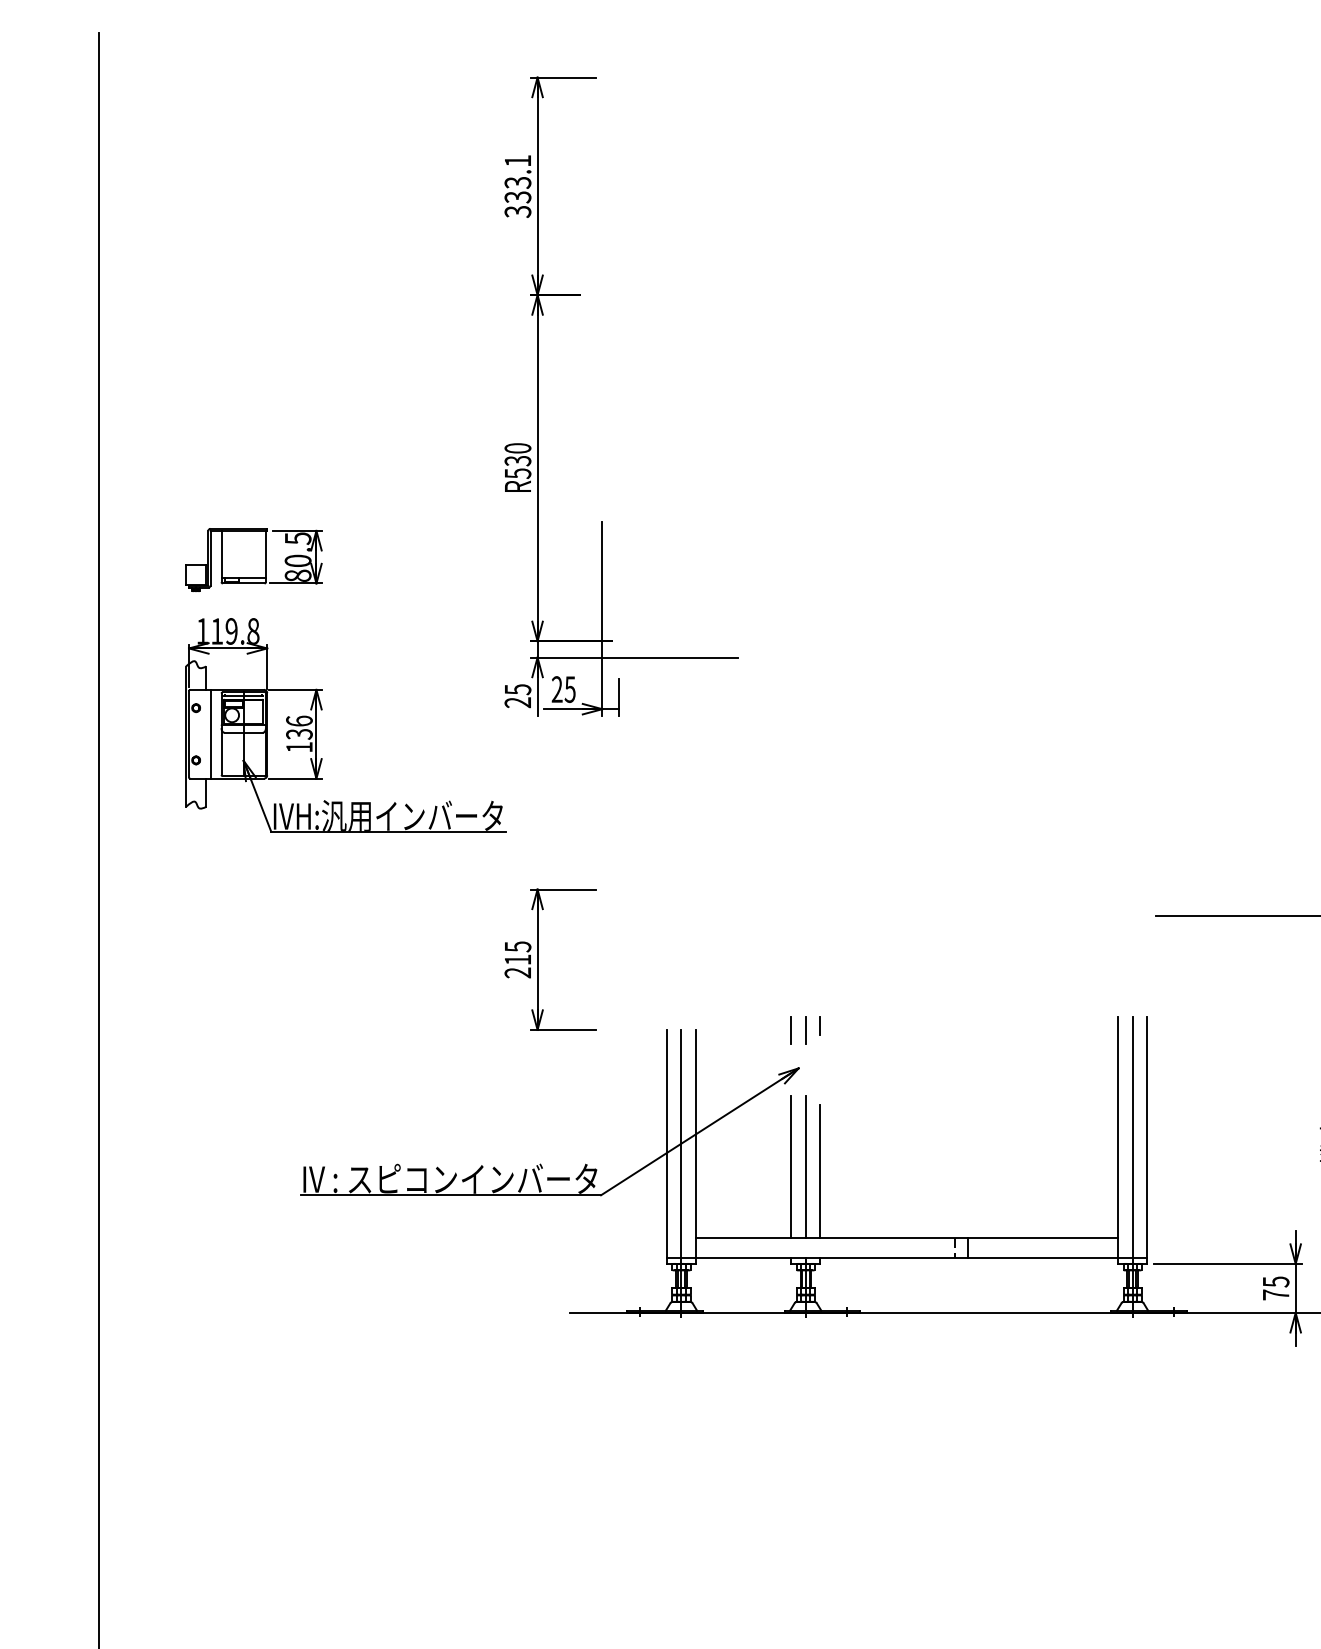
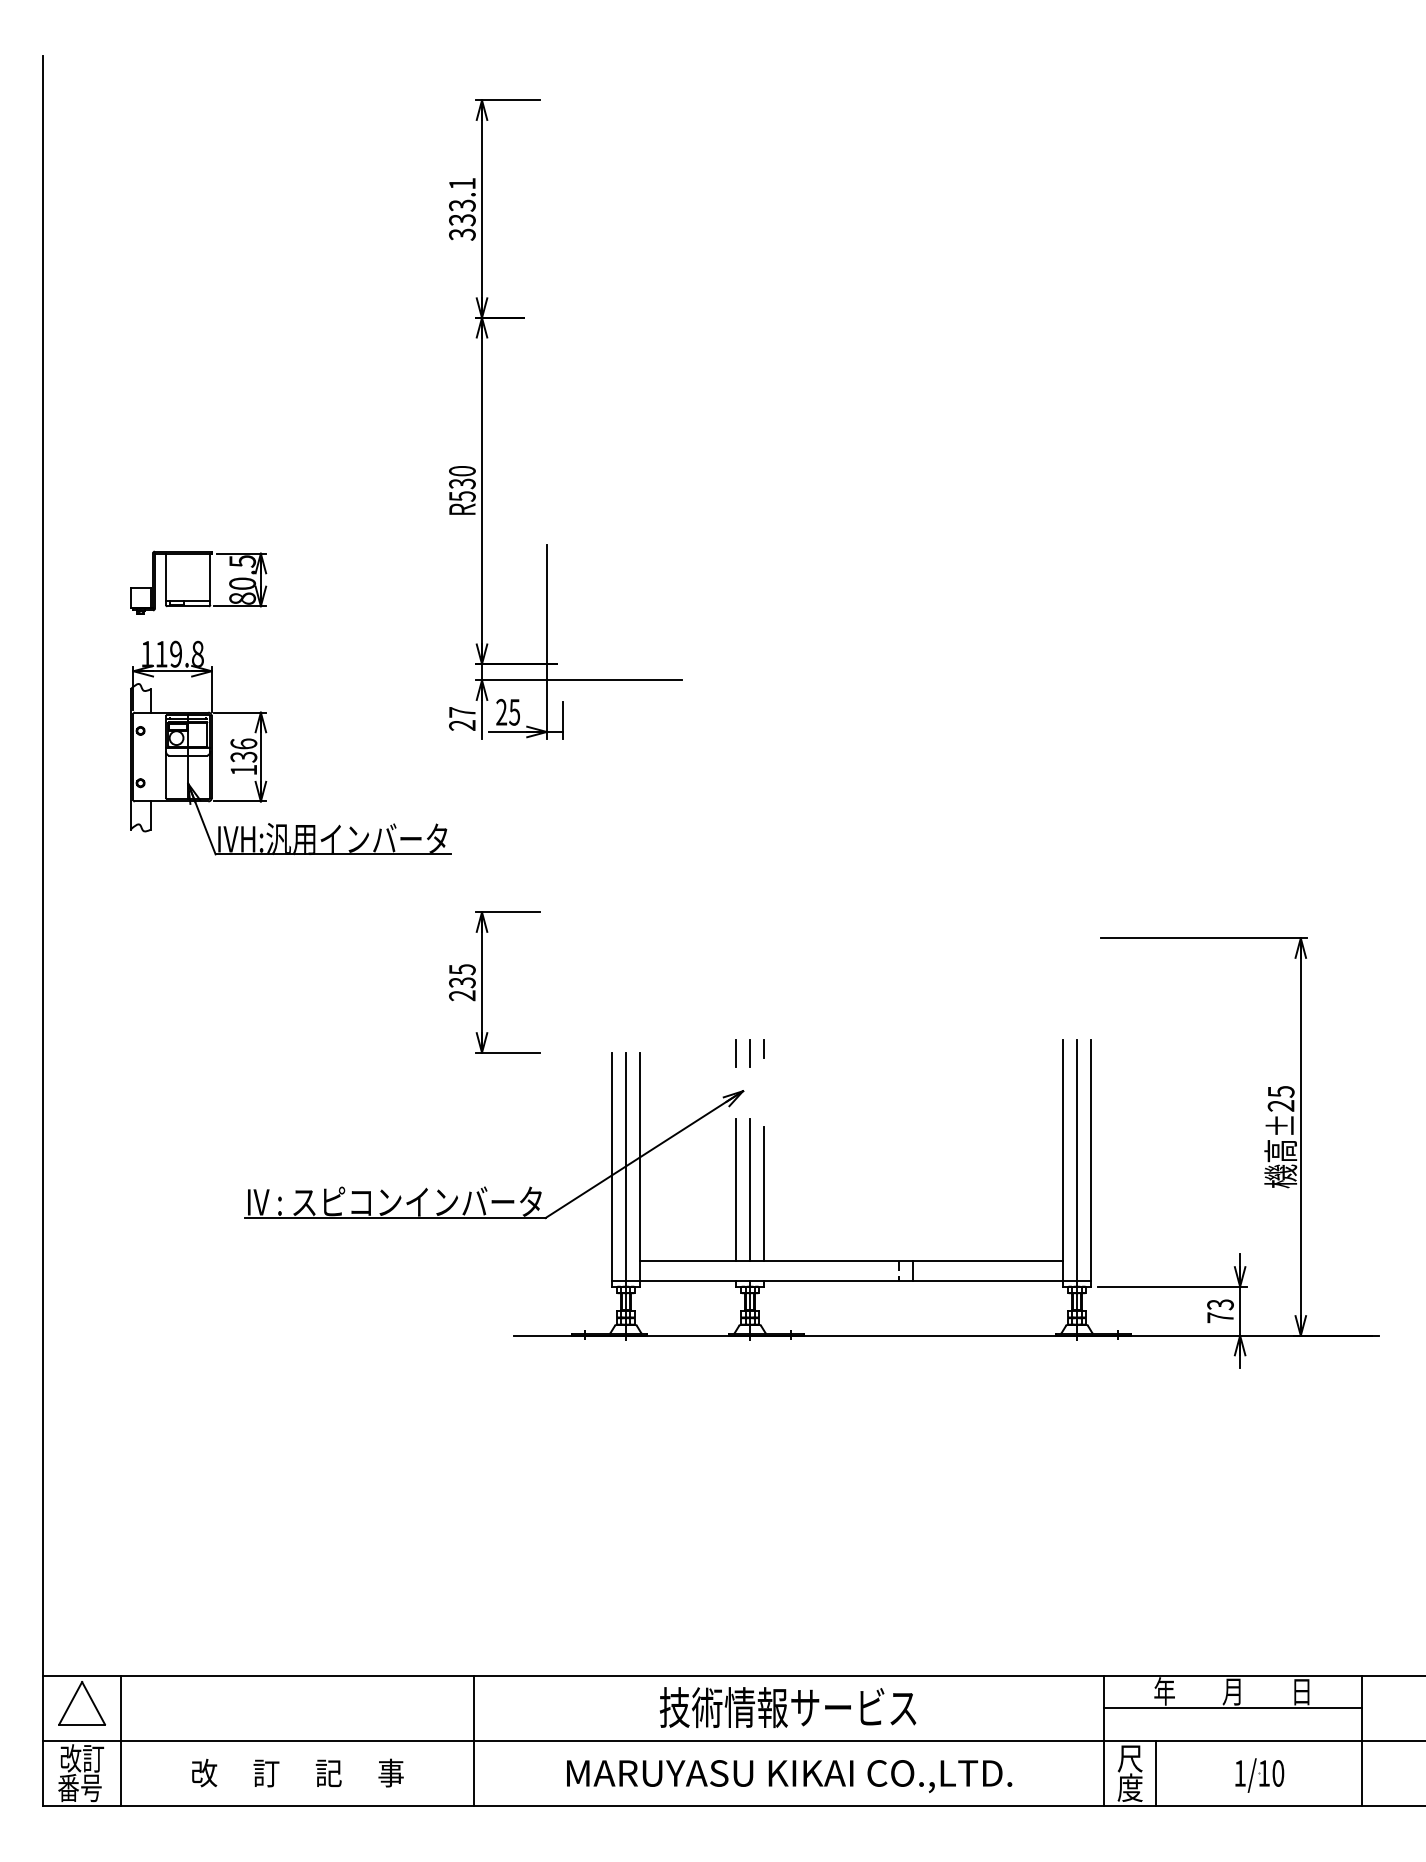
text: (518, 689) -> (462, 712), 25 -> 27
line: (210, 733) -> (154, 756), removed
text: (518, 959) -> (462, 982), 215 -> 235
text: (1276, 1281) -> (1220, 1304), 75 -> 73

